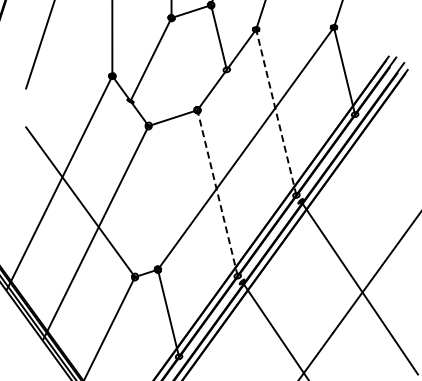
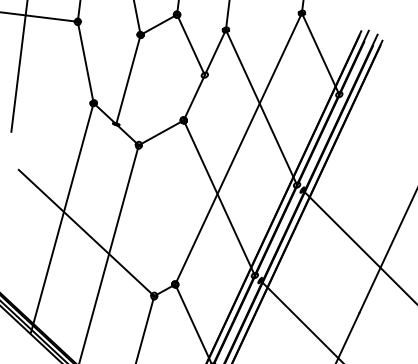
line: (276, 111) -> (261, 106), dashed -> solid
line: (217, 192) -> (219, 197), dashed -> solid

